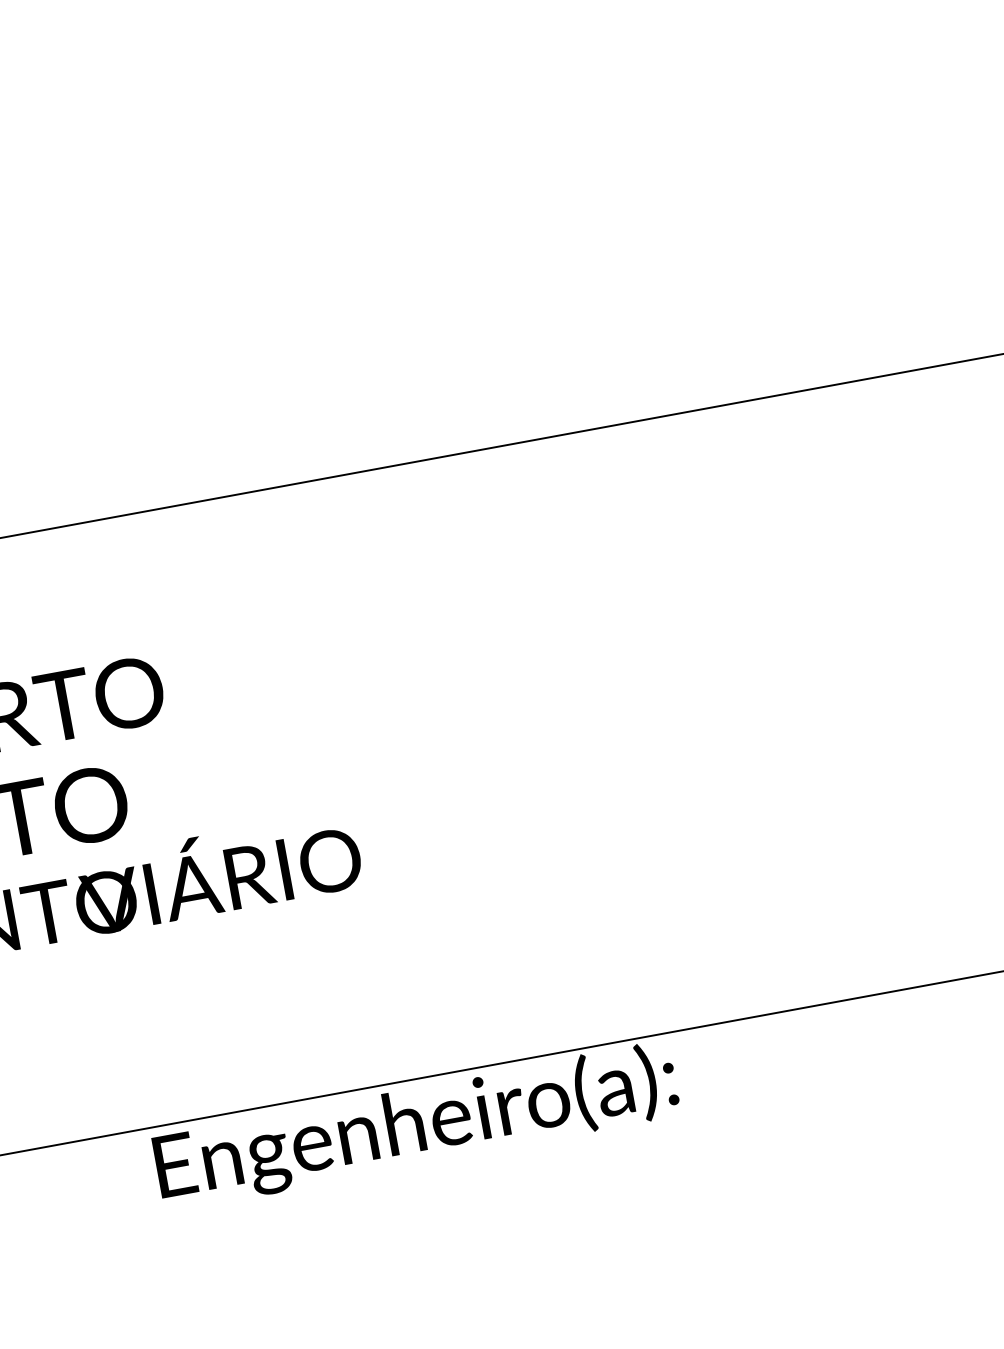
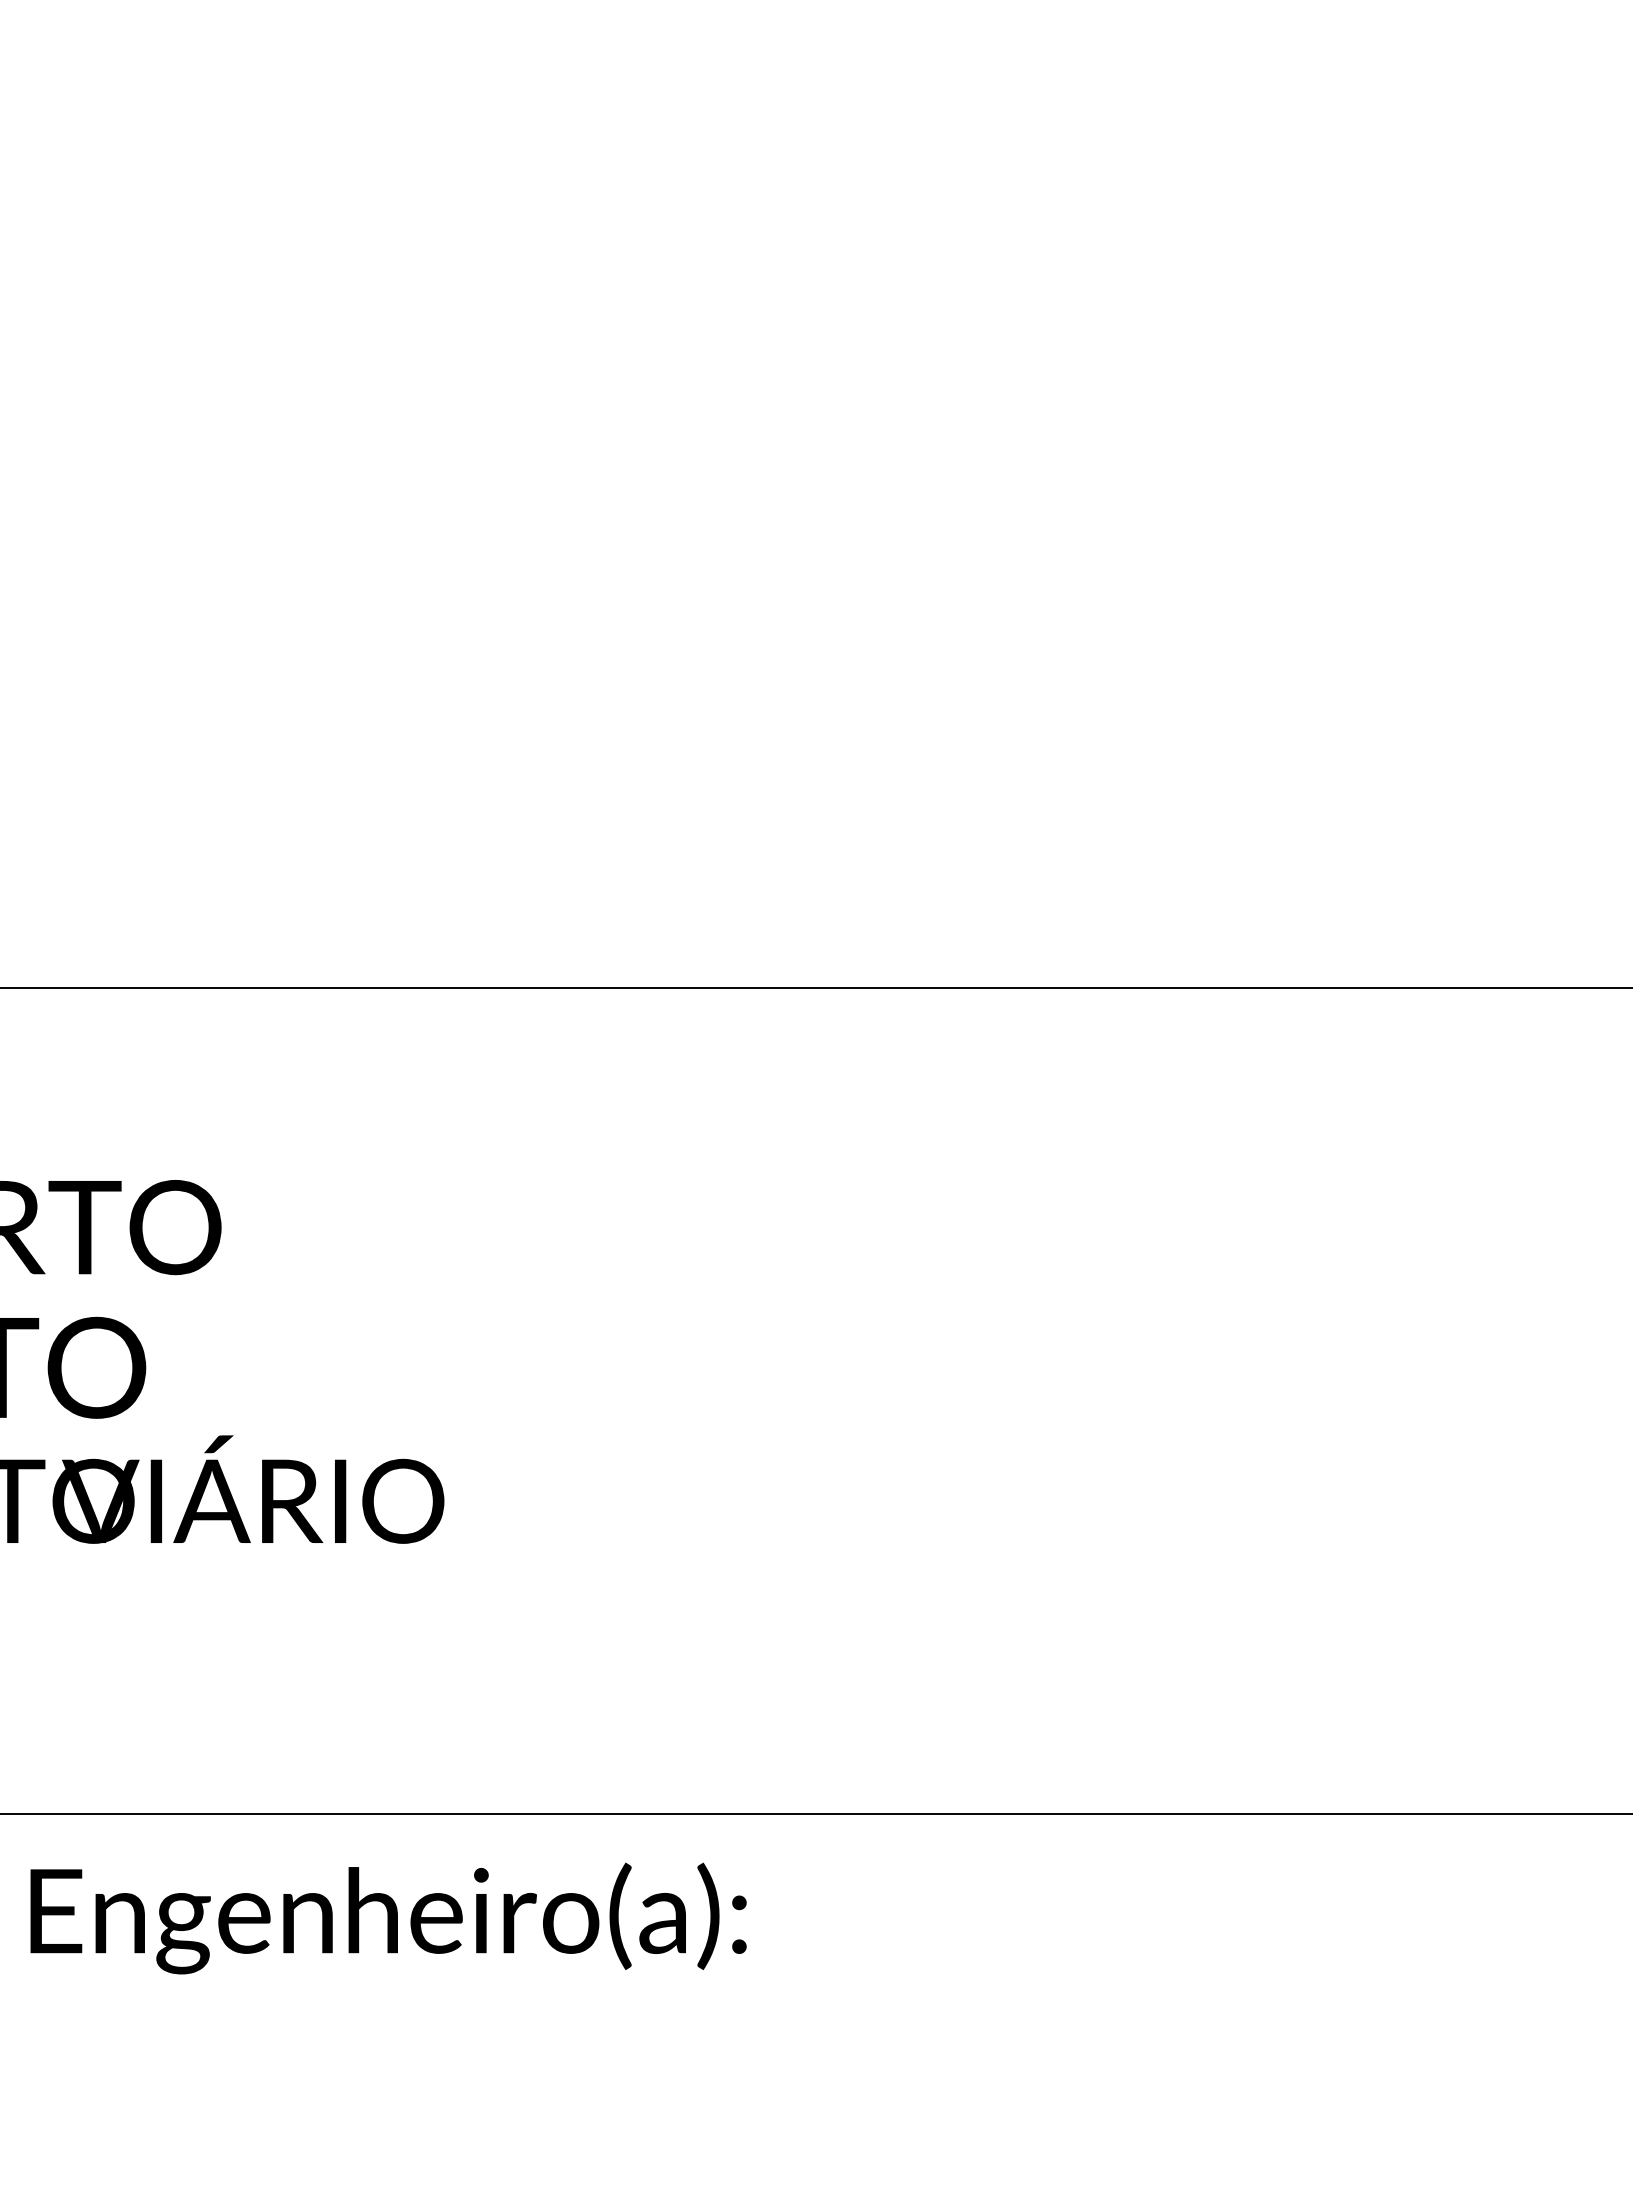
text: (416, 1126) -> (388, 1918), moved

